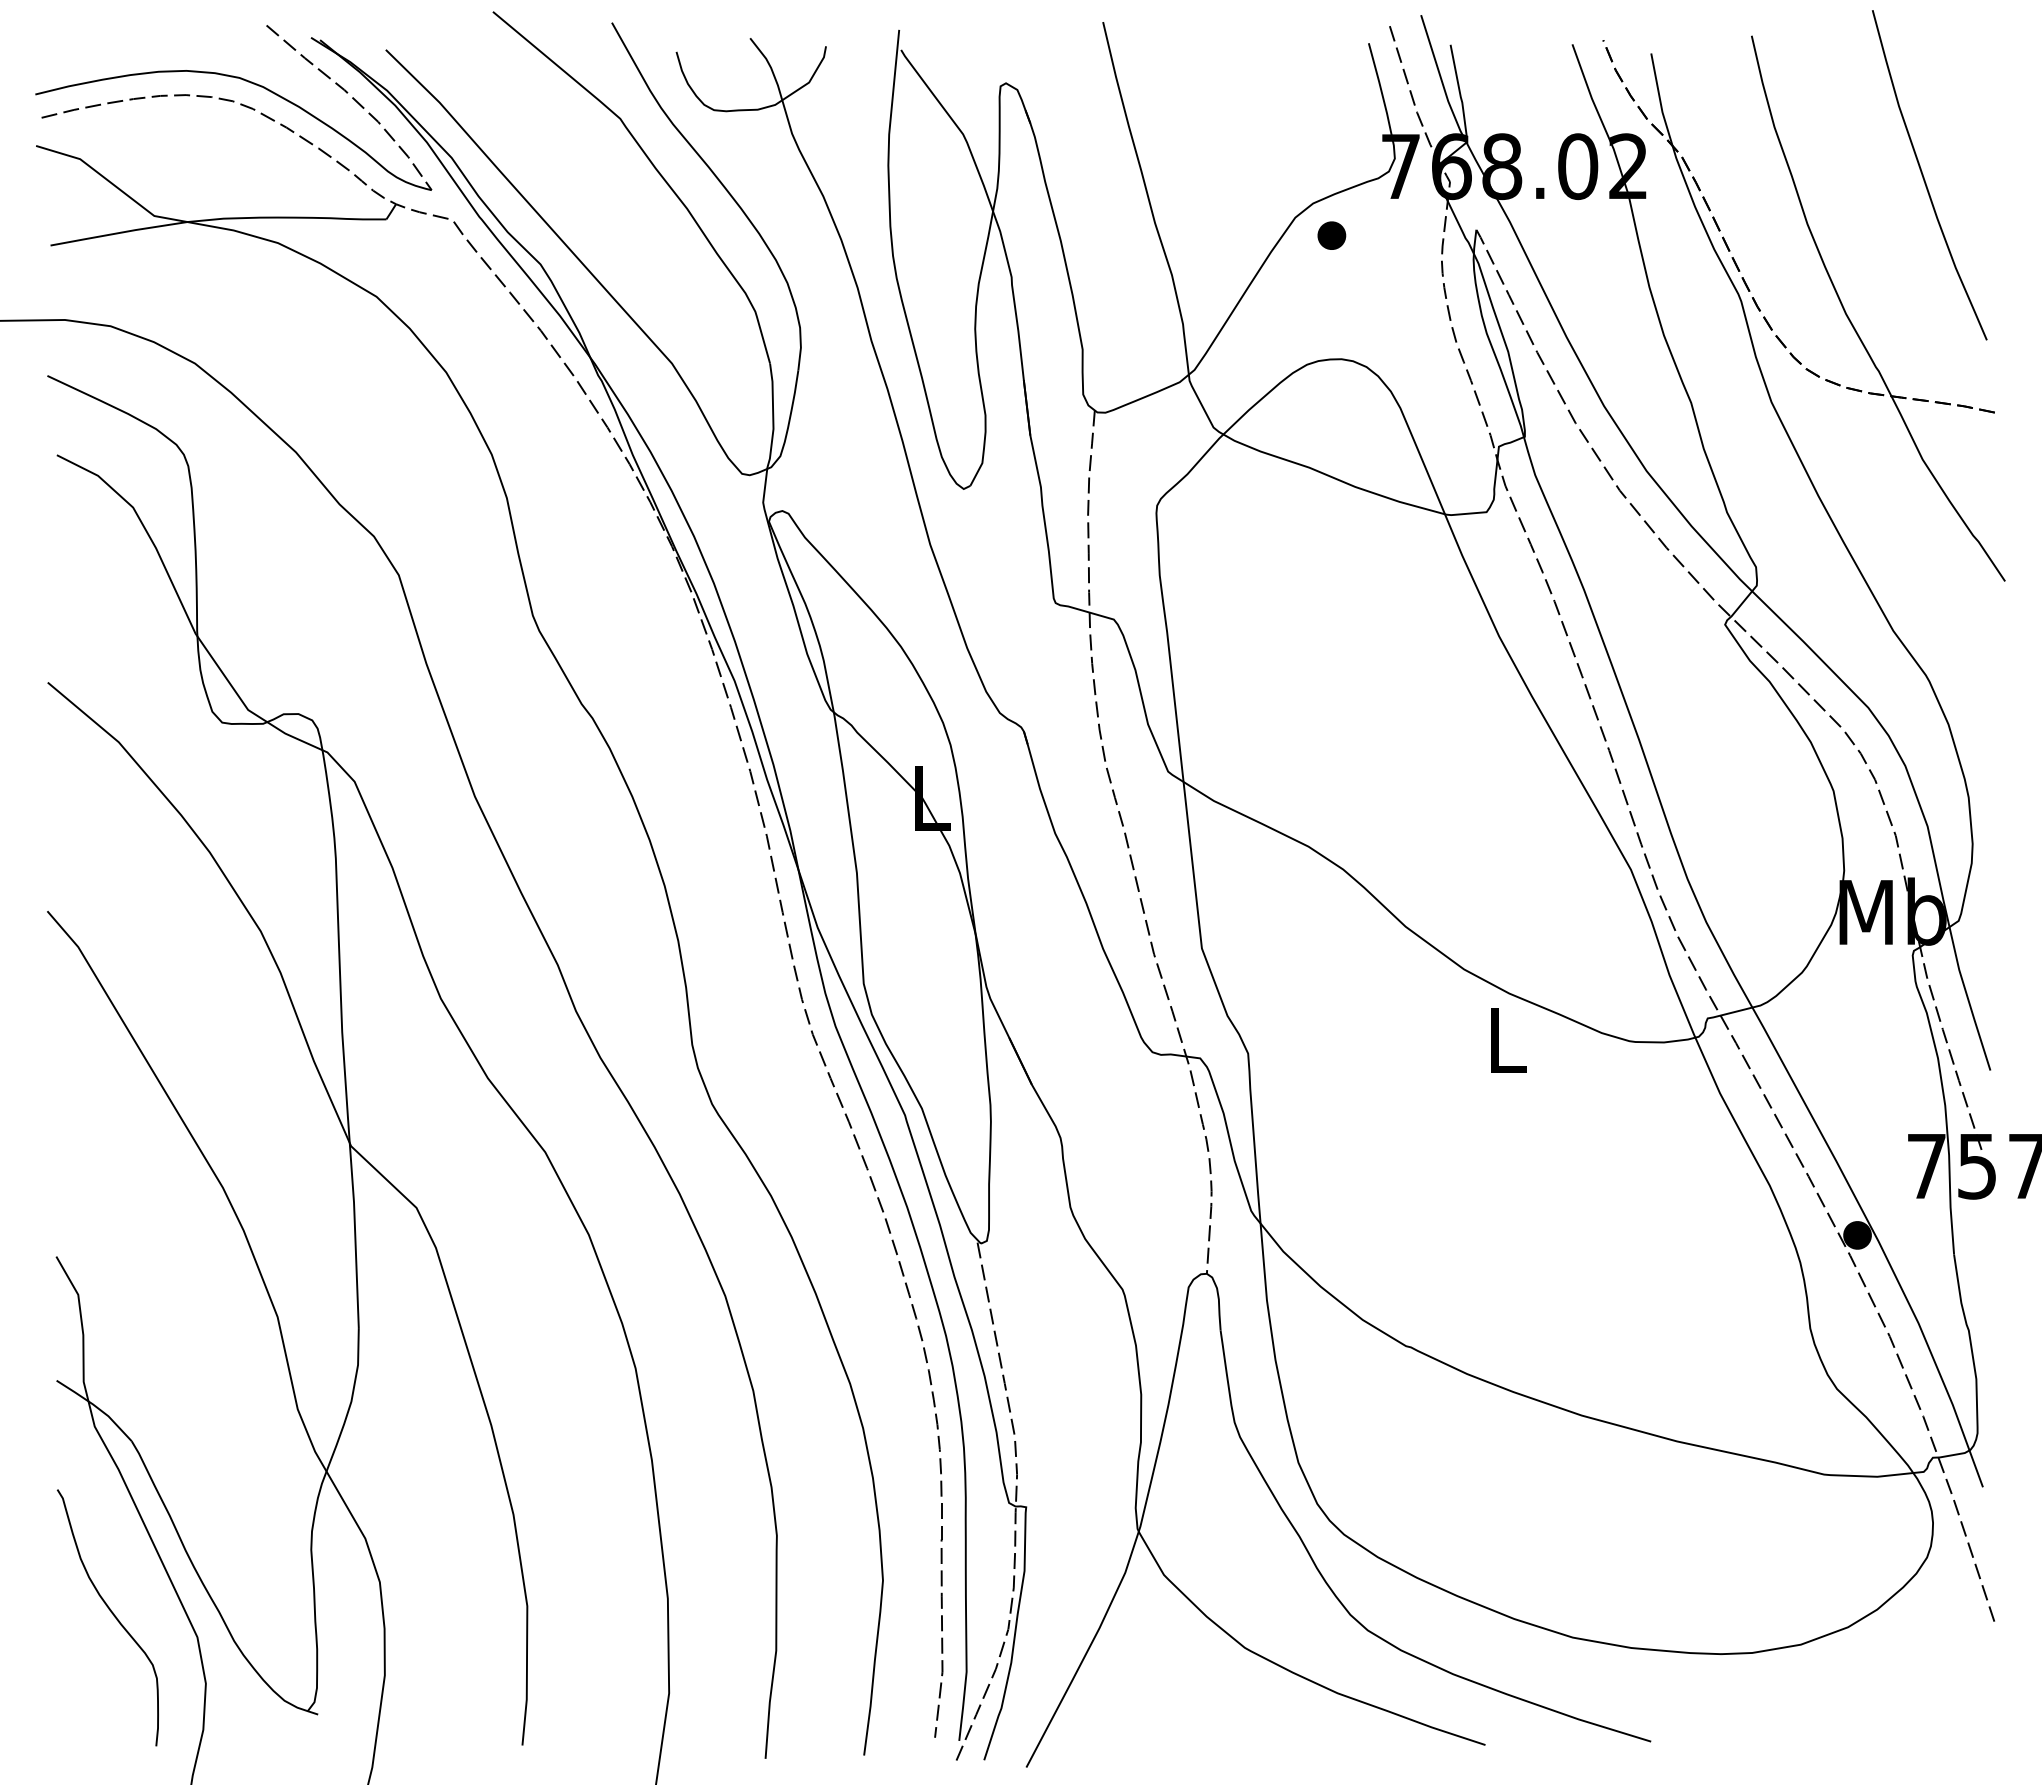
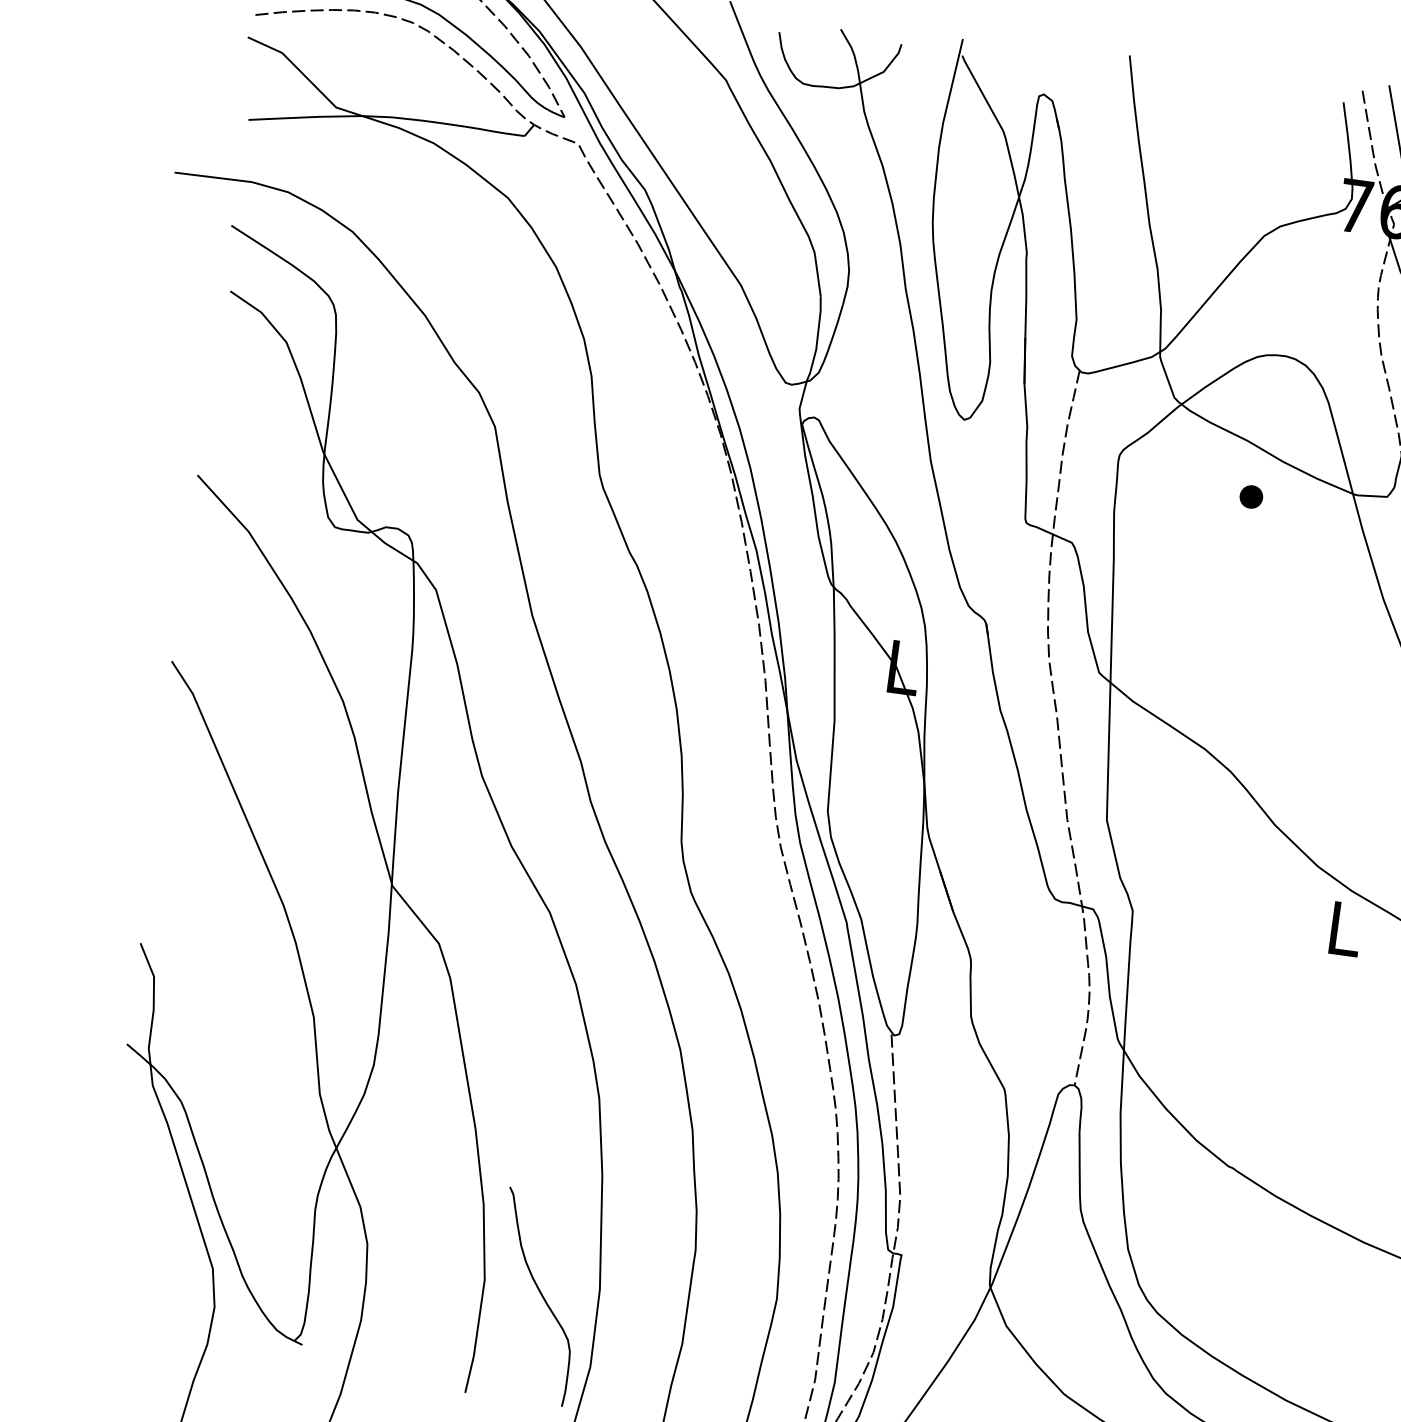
part: (1331, 235) -> (1251, 496), moved
curve: (111, 1613) -> (540, 1293), moved

